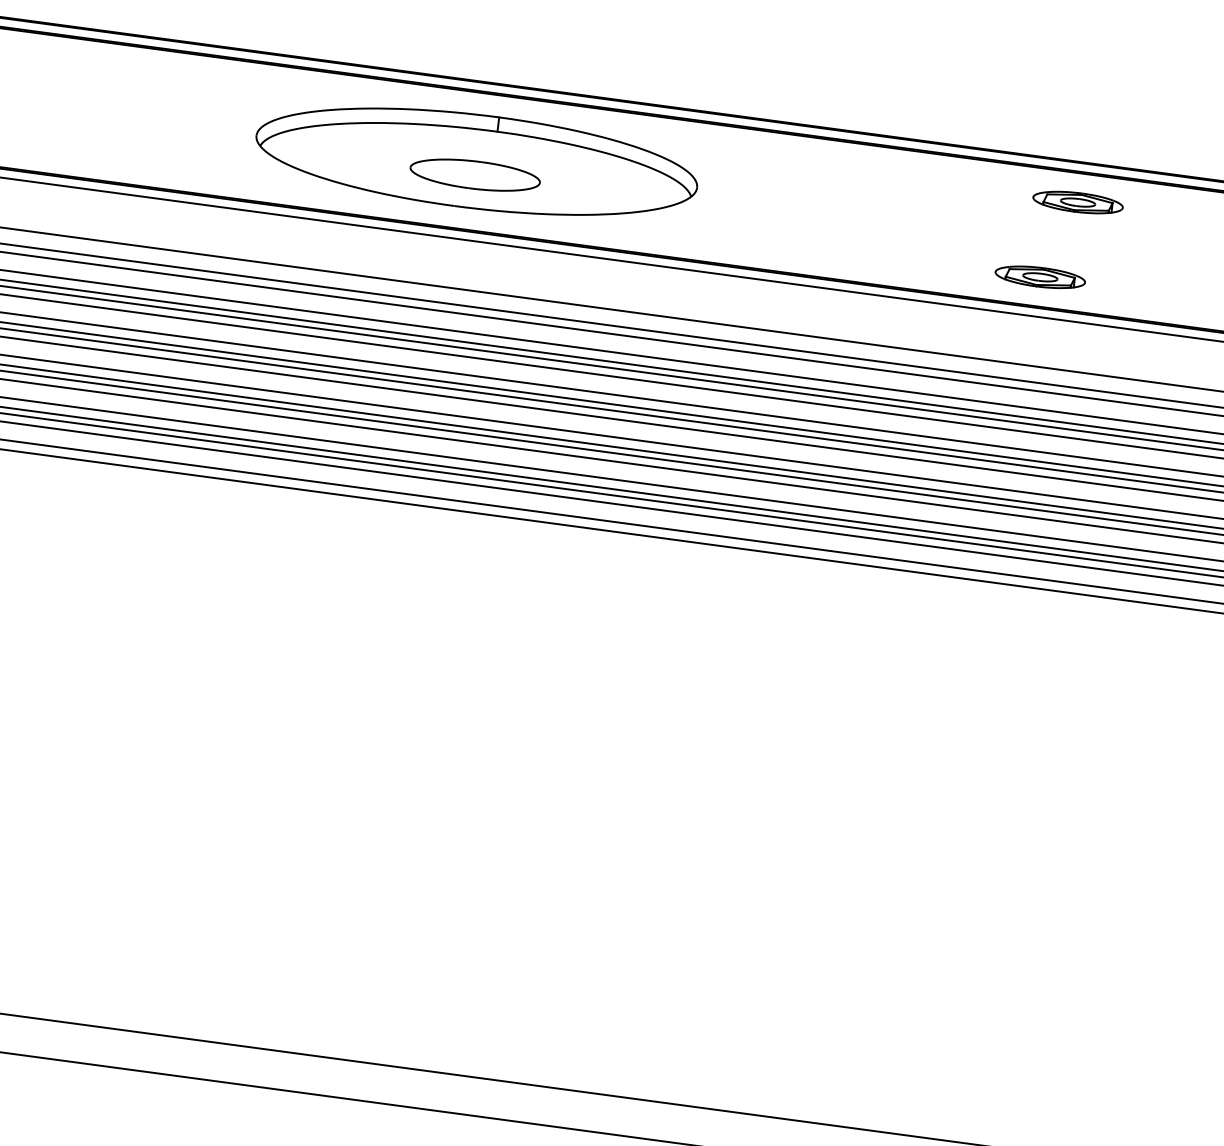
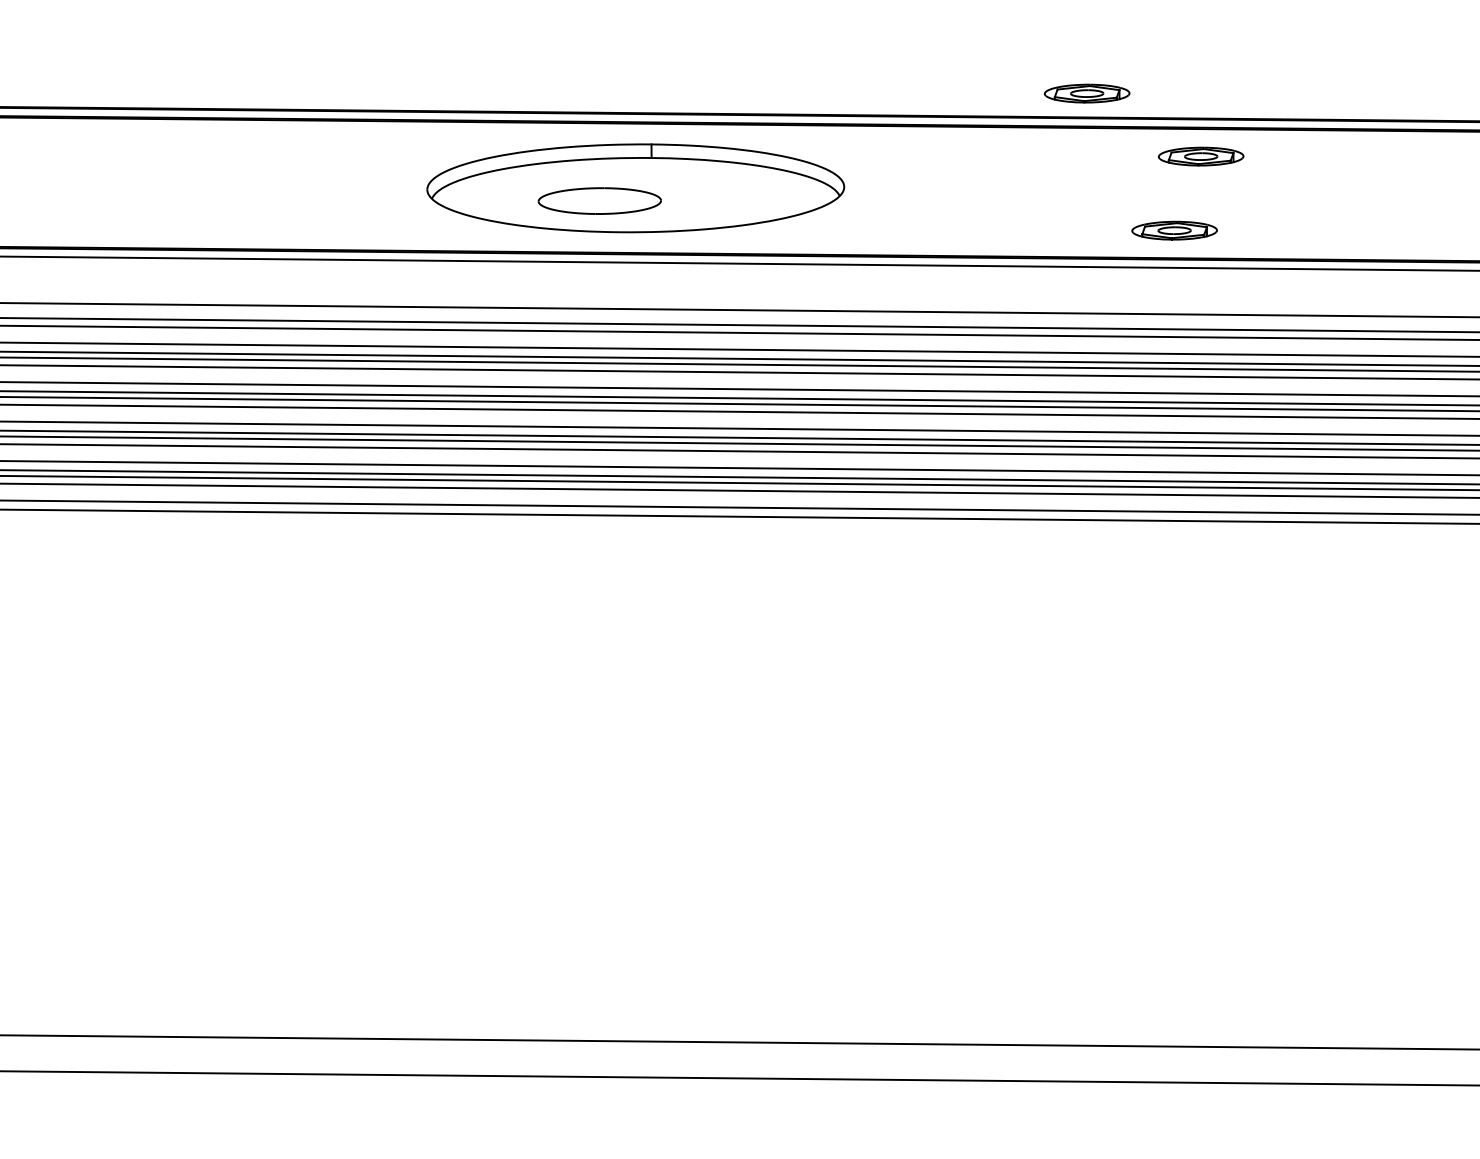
part: (966, 120) -> (1087, 93), added
part: (474, 174) -> (599, 200), moved

